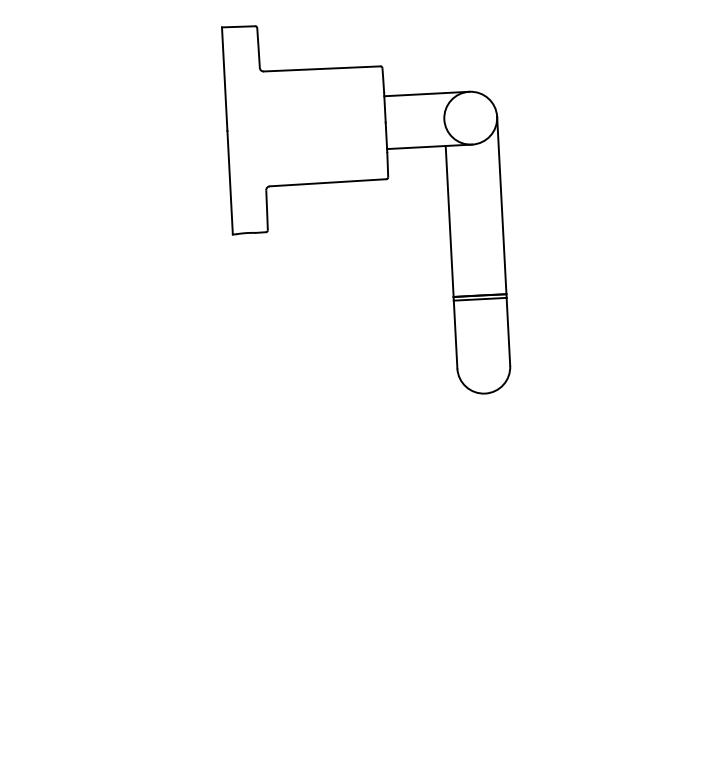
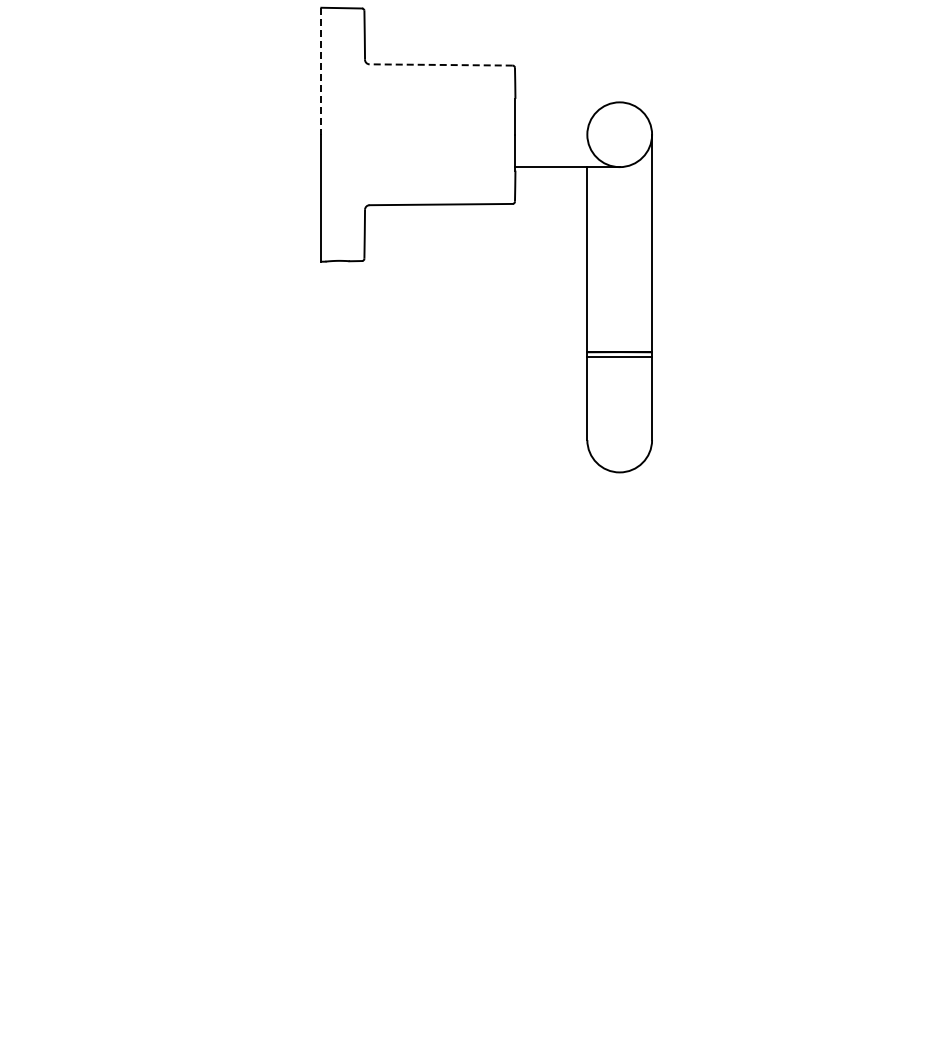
line: (322, 68) -> (441, 64), solid -> dashed
line: (224, 79) -> (321, 71), solid -> dashed
line: (426, 94) -> (567, 102), removed

